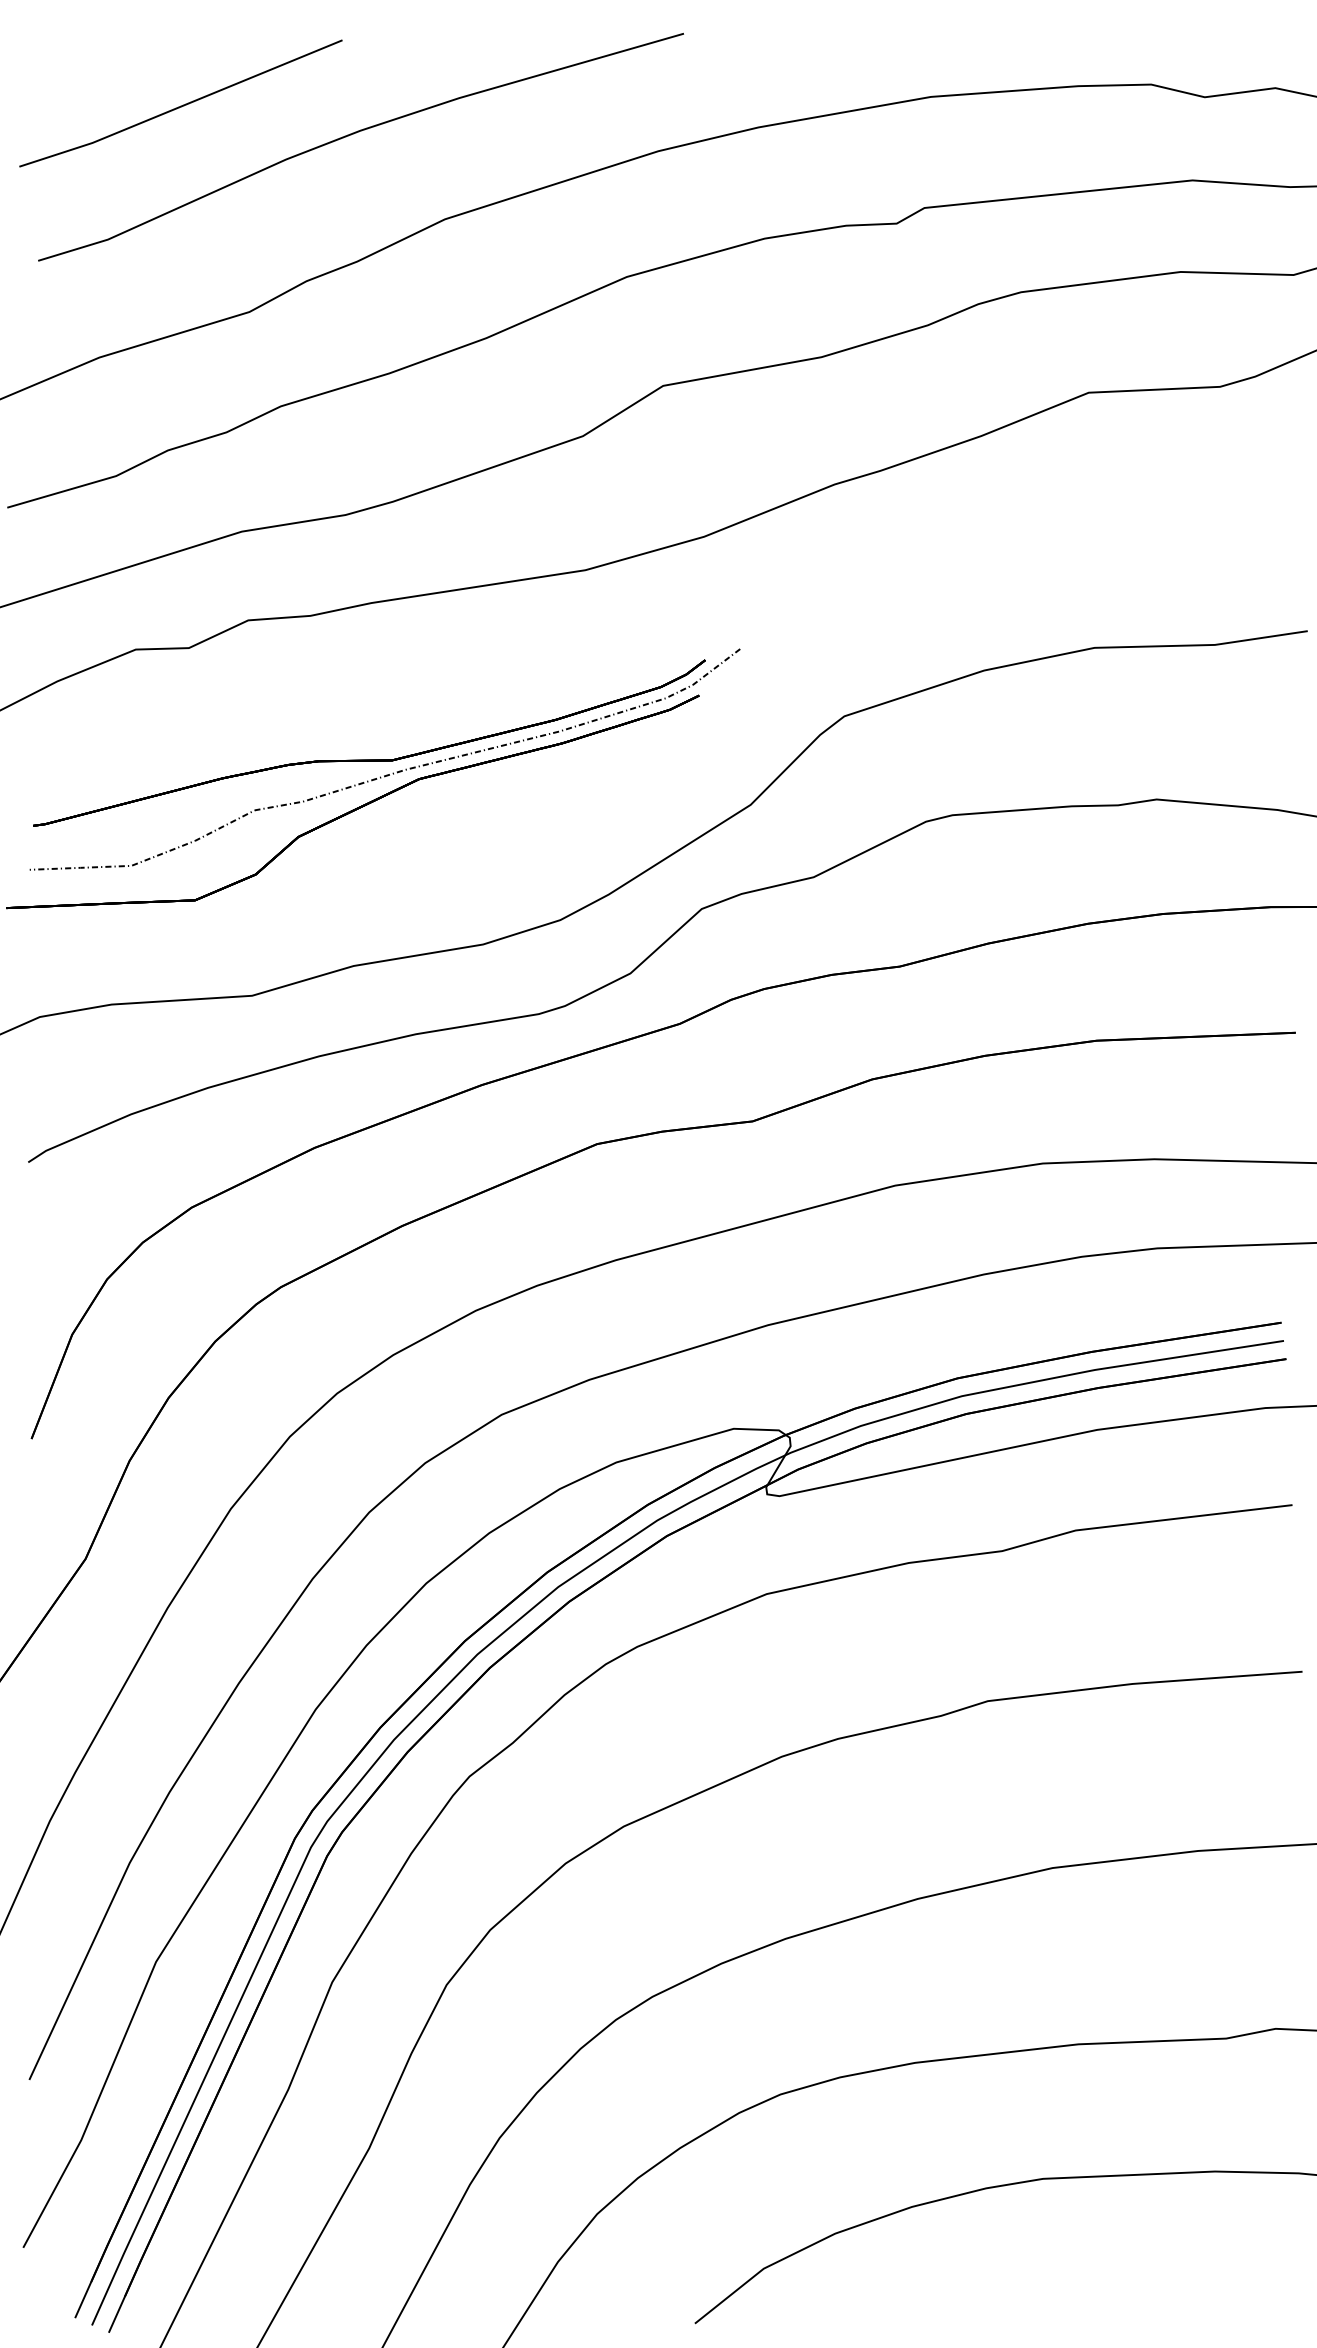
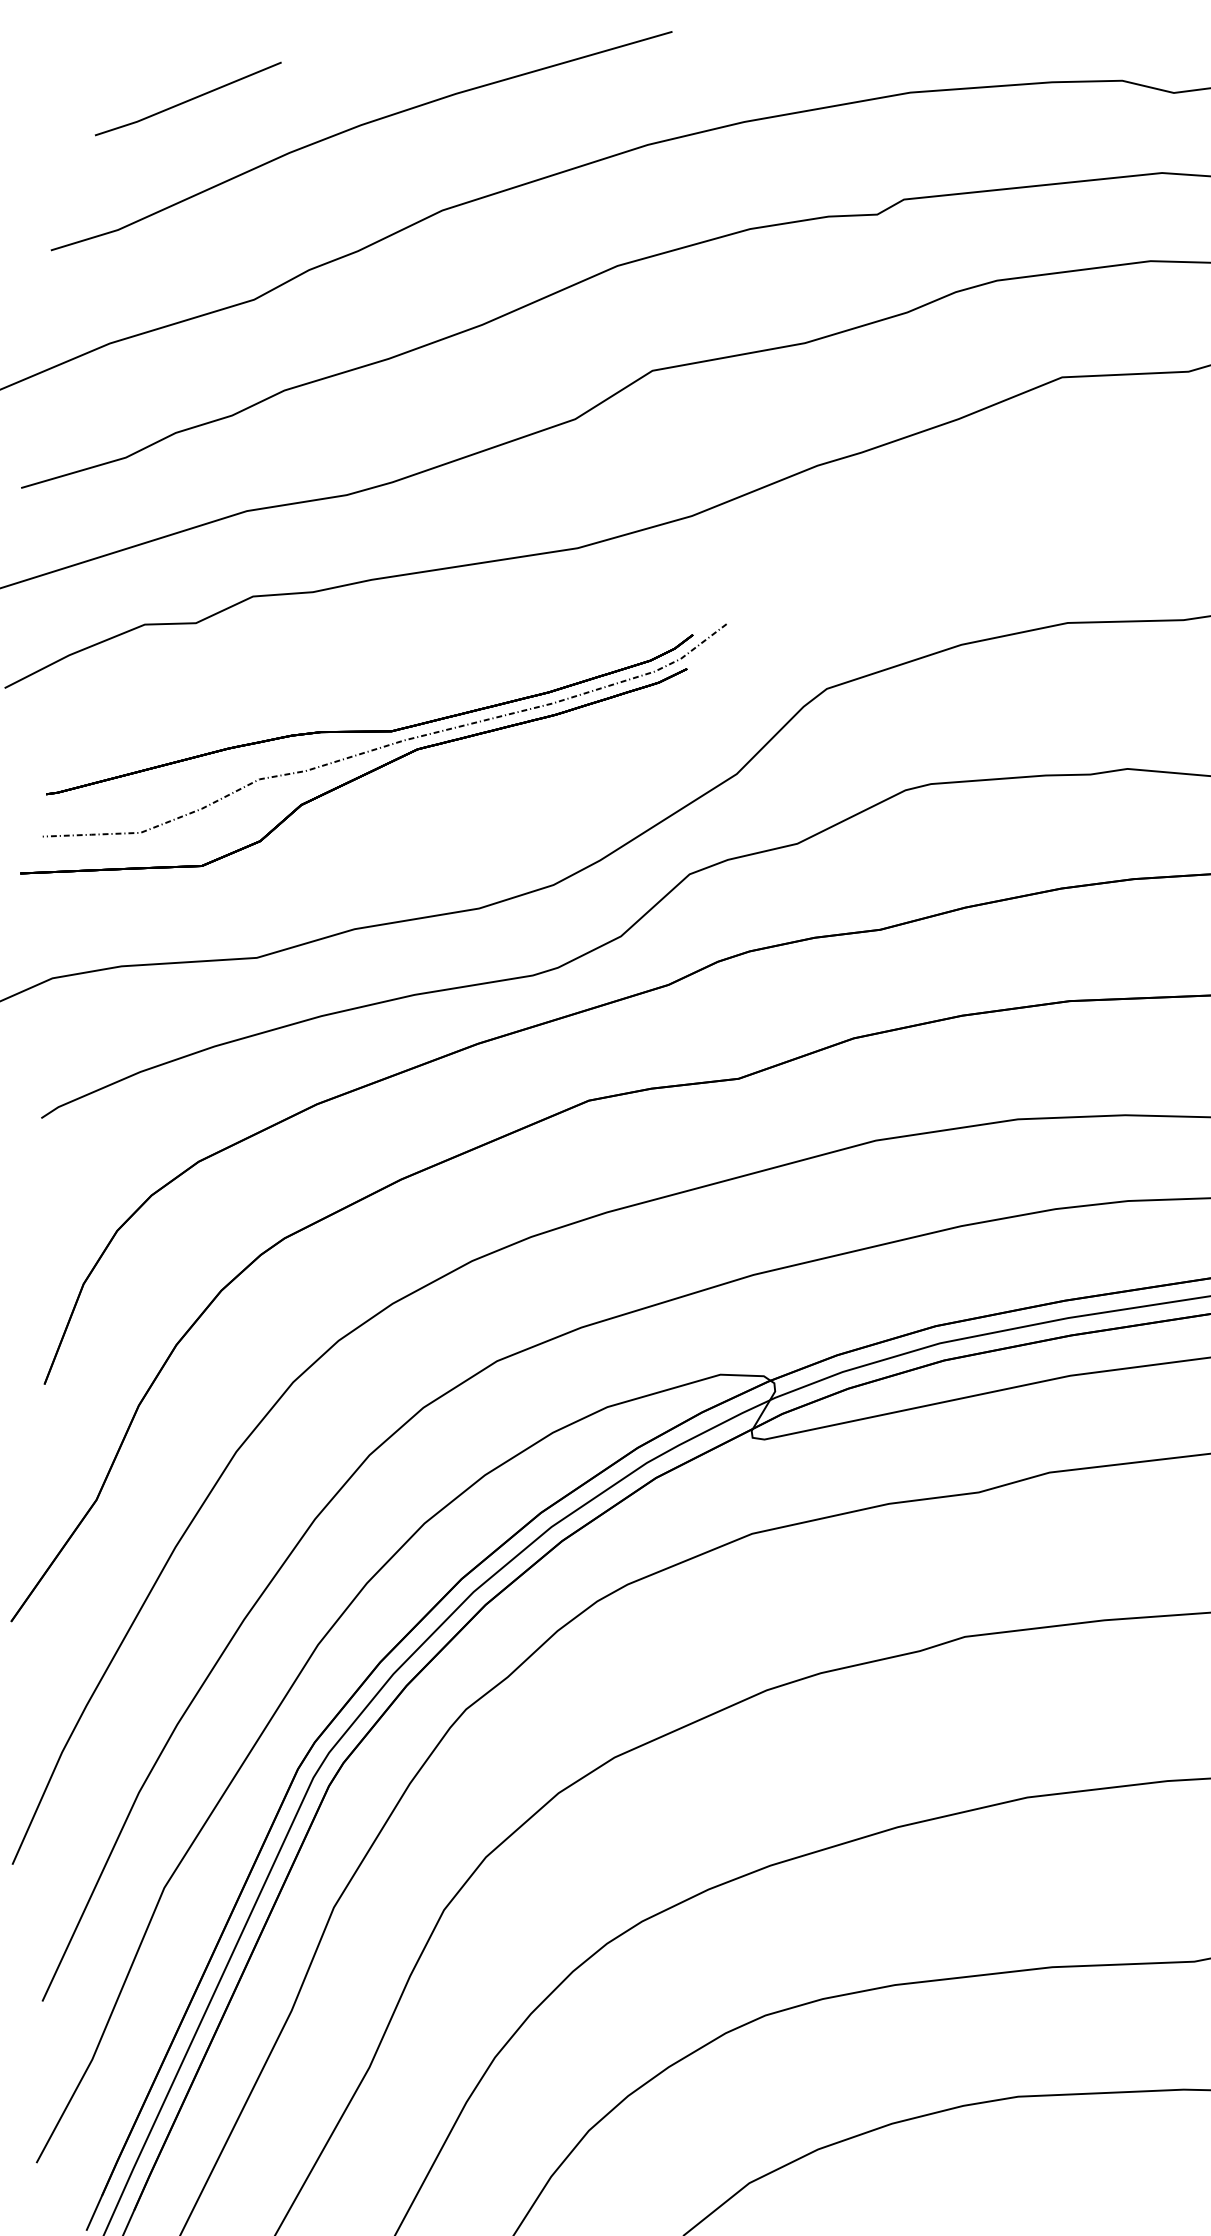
part: (180, 103) -> (187, 98), size x0.6

